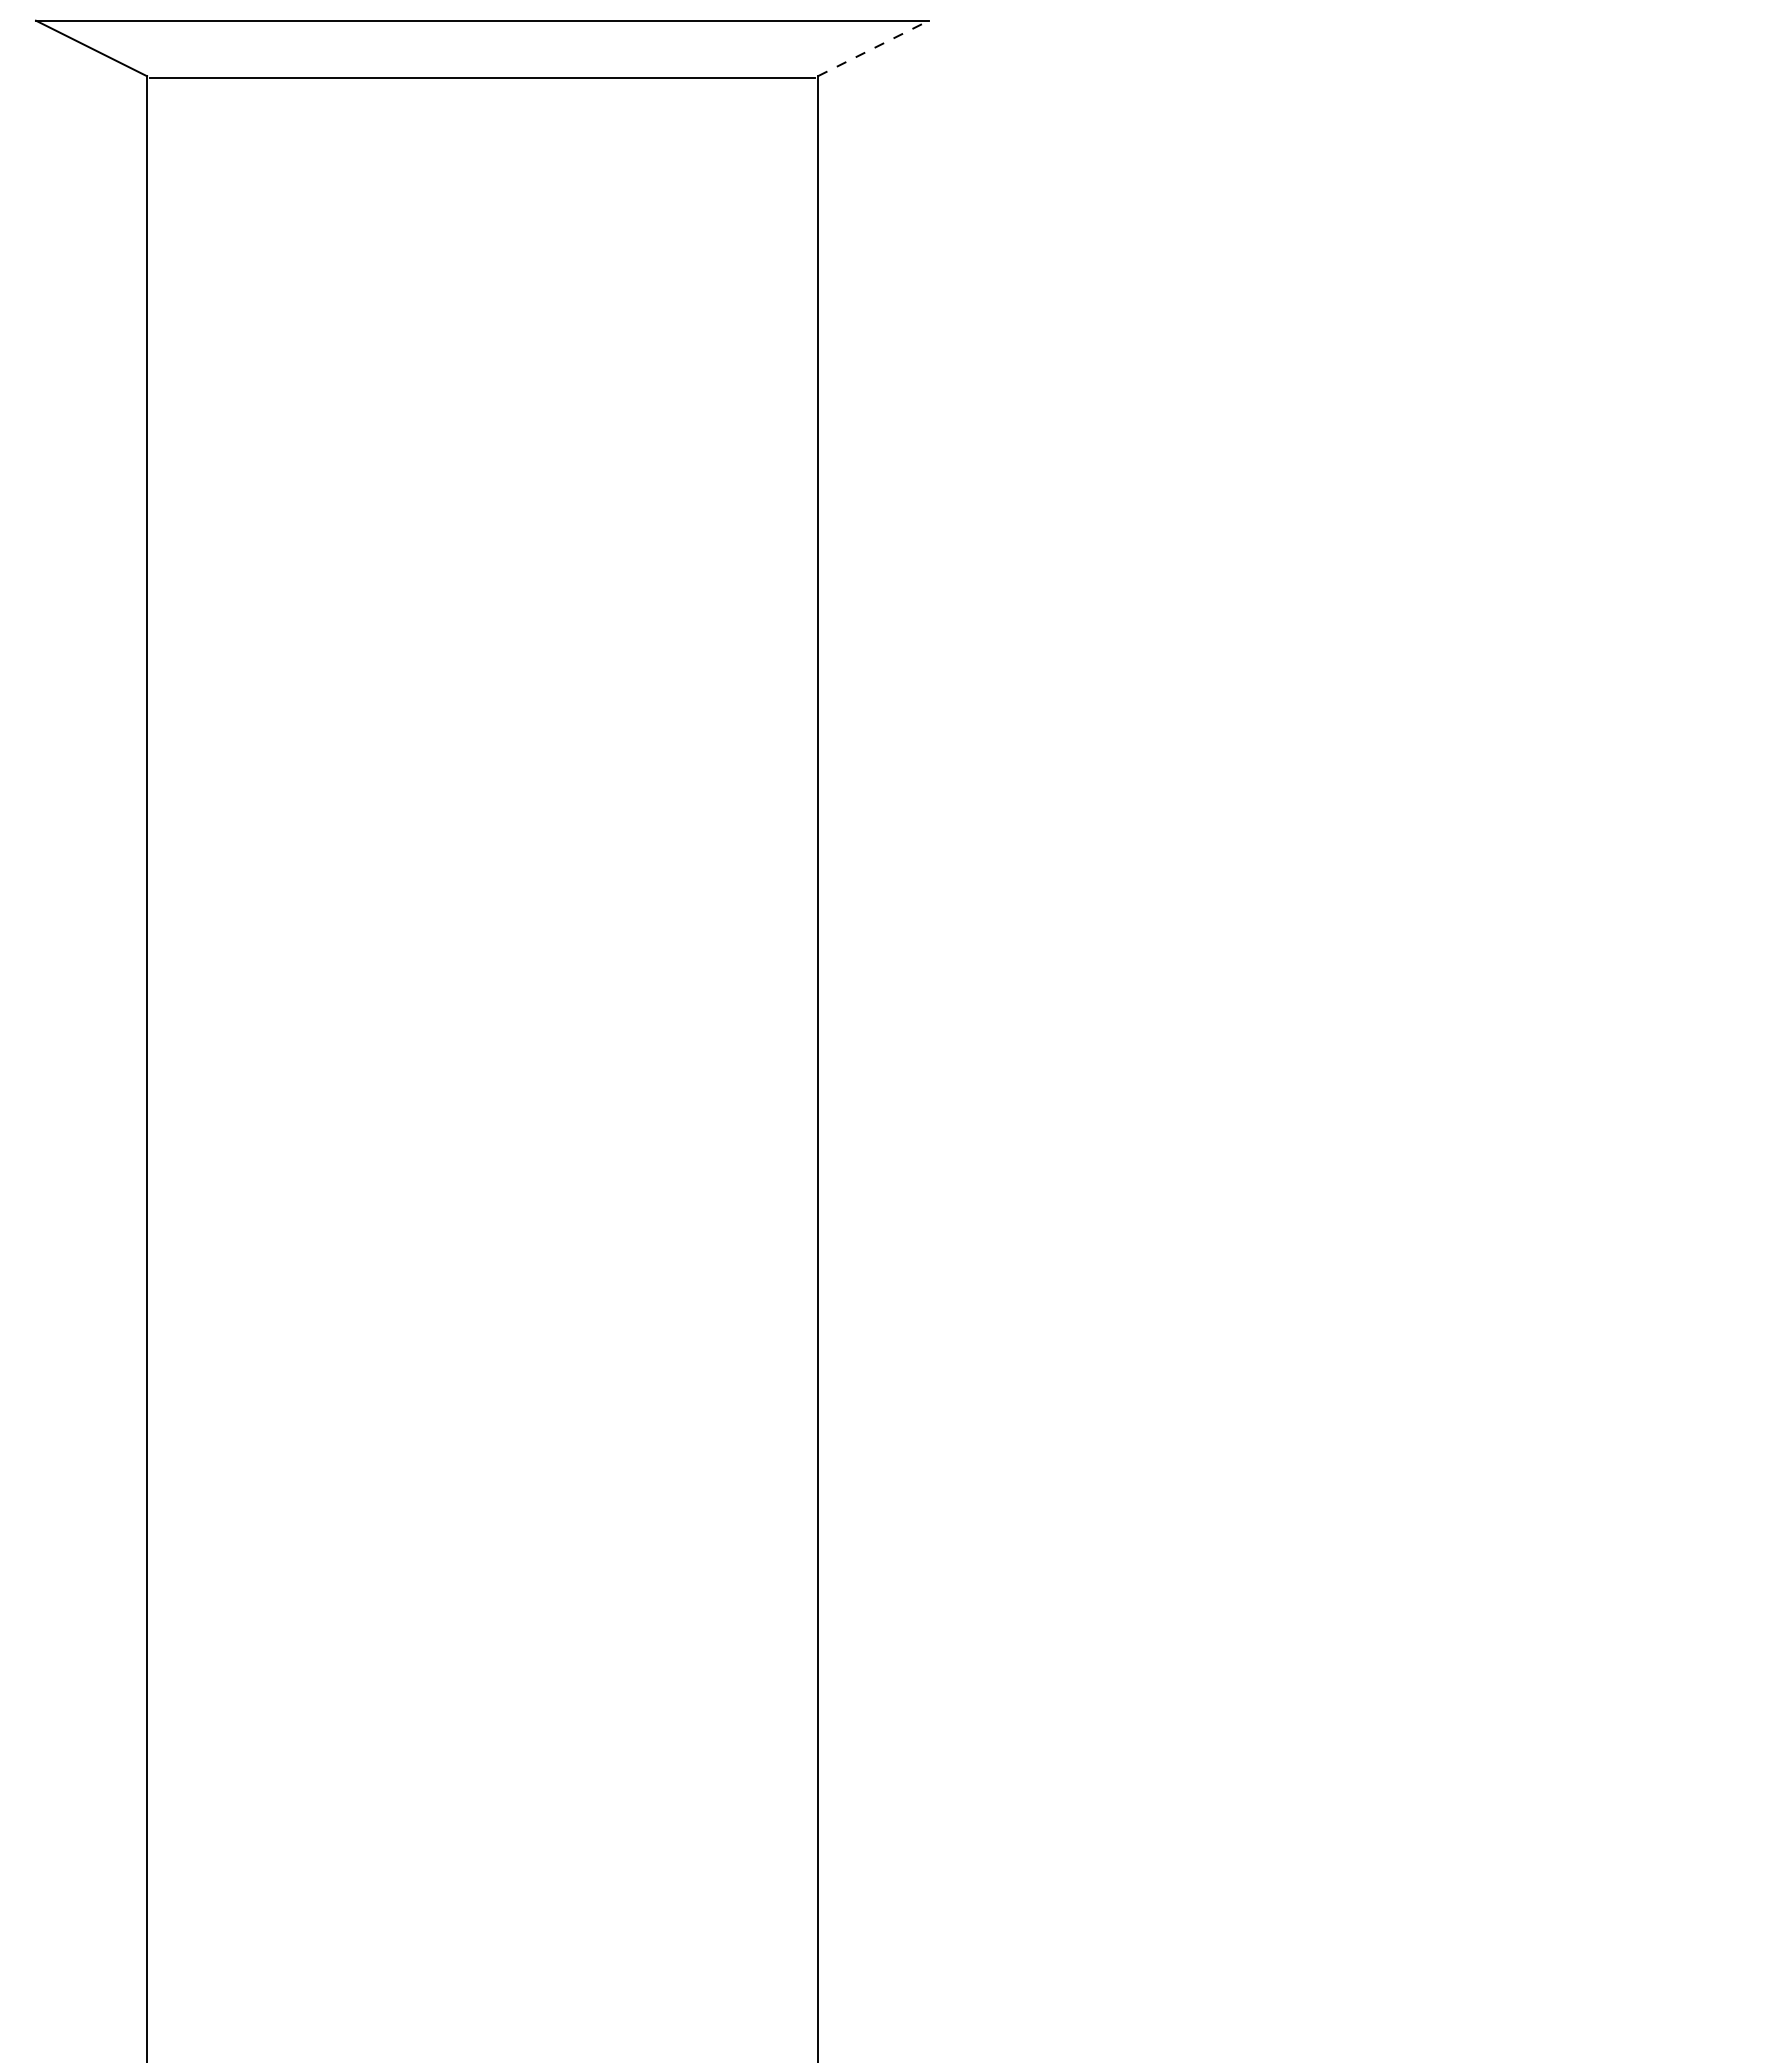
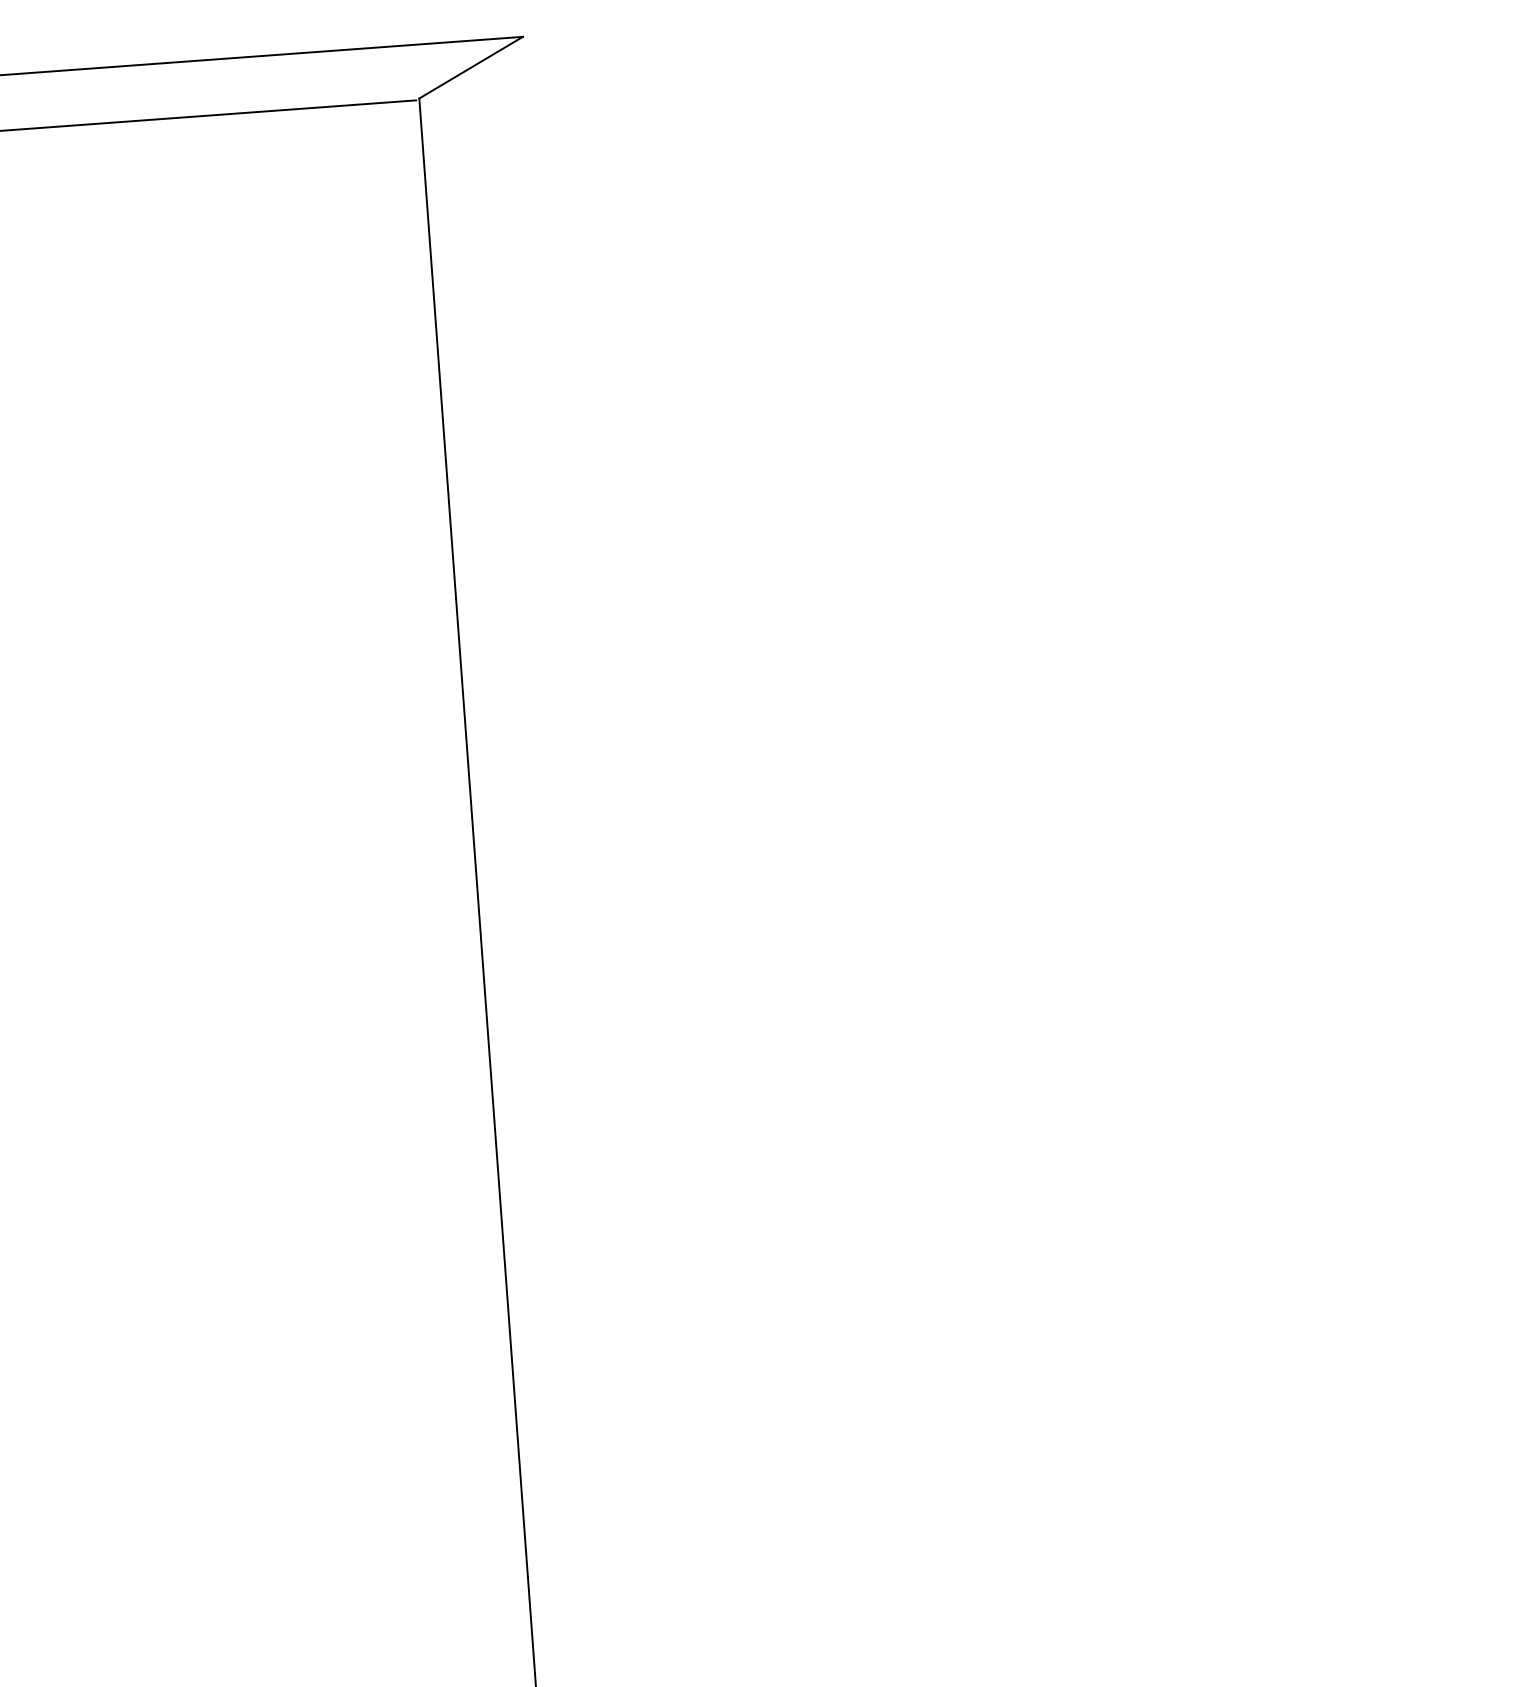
line: (873, 48) -> (471, 67), dashed -> solid

